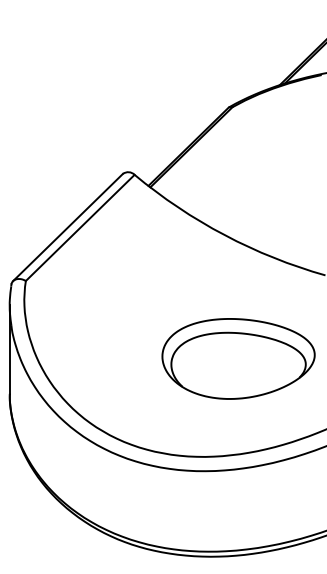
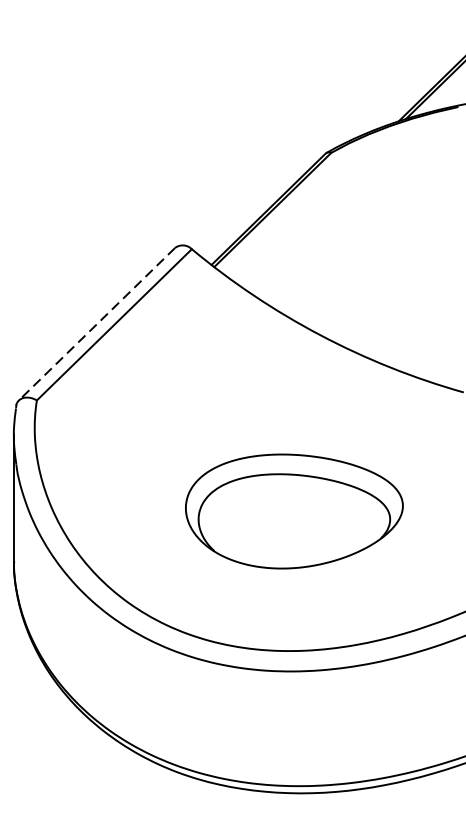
line: (68, 227) -> (97, 324), solid -> dashed
part: (238, 358) -> (294, 510), moved

